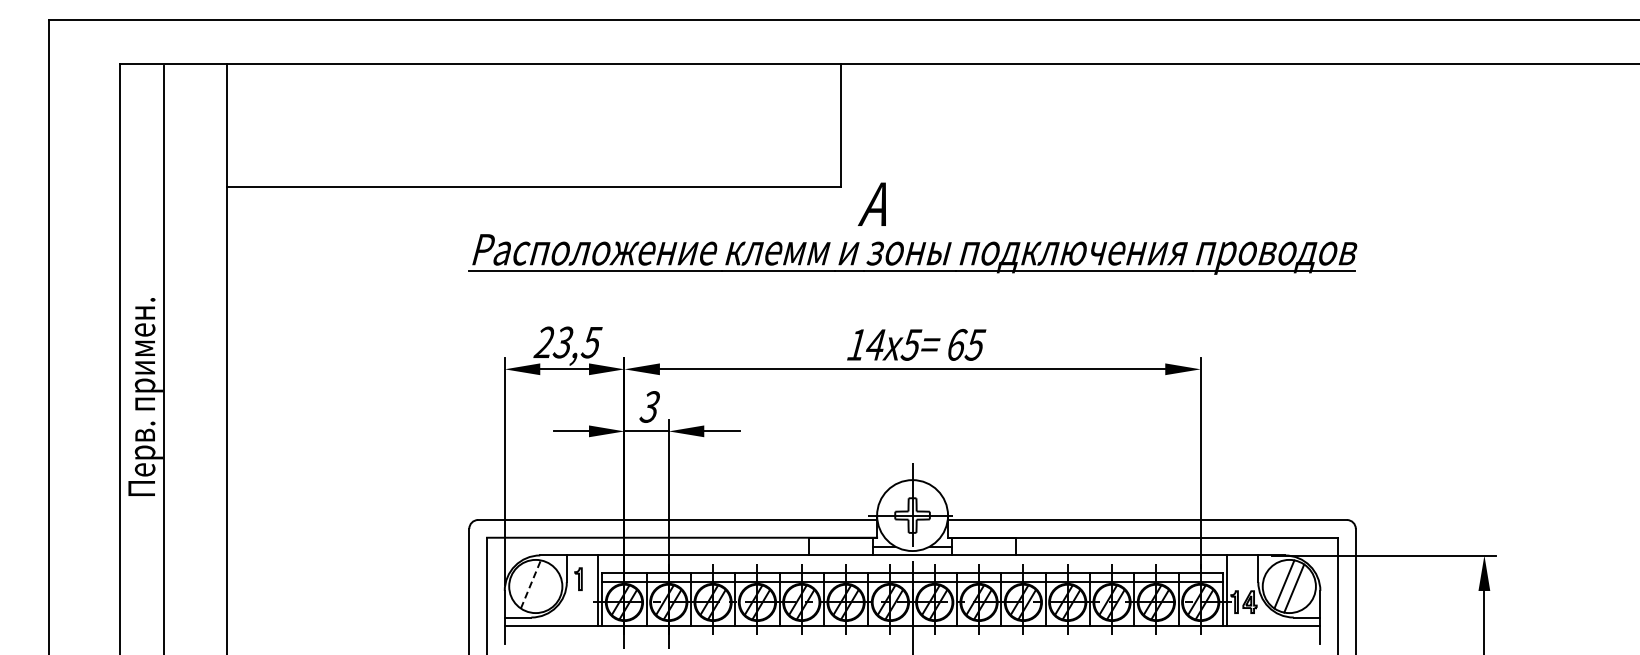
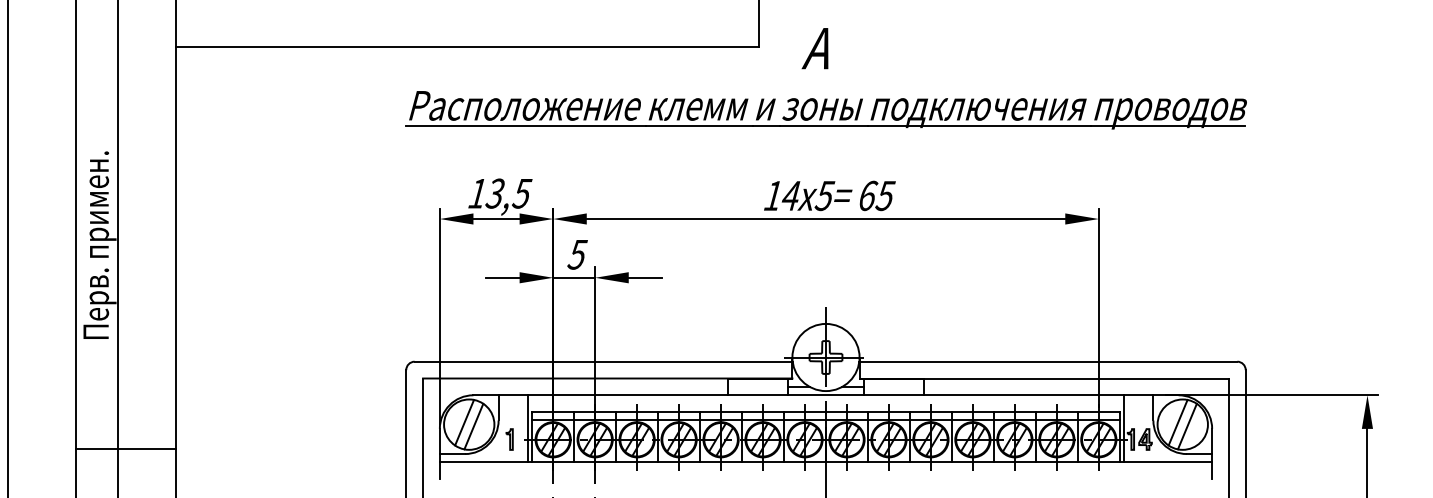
text: (871, 203) -> (814, 47), moved
text: (543, 341) -> (476, 192), 23,5 -> 13,5
text: (650, 406) -> (577, 254), 3 -> 5
part: (578, 578) -> (509, 438), moved
line: (531, 584) -> (465, 422), dashed -> solid
line: (540, 588) -> (473, 426), added
line: (173, 612) -> (126, 449), added

